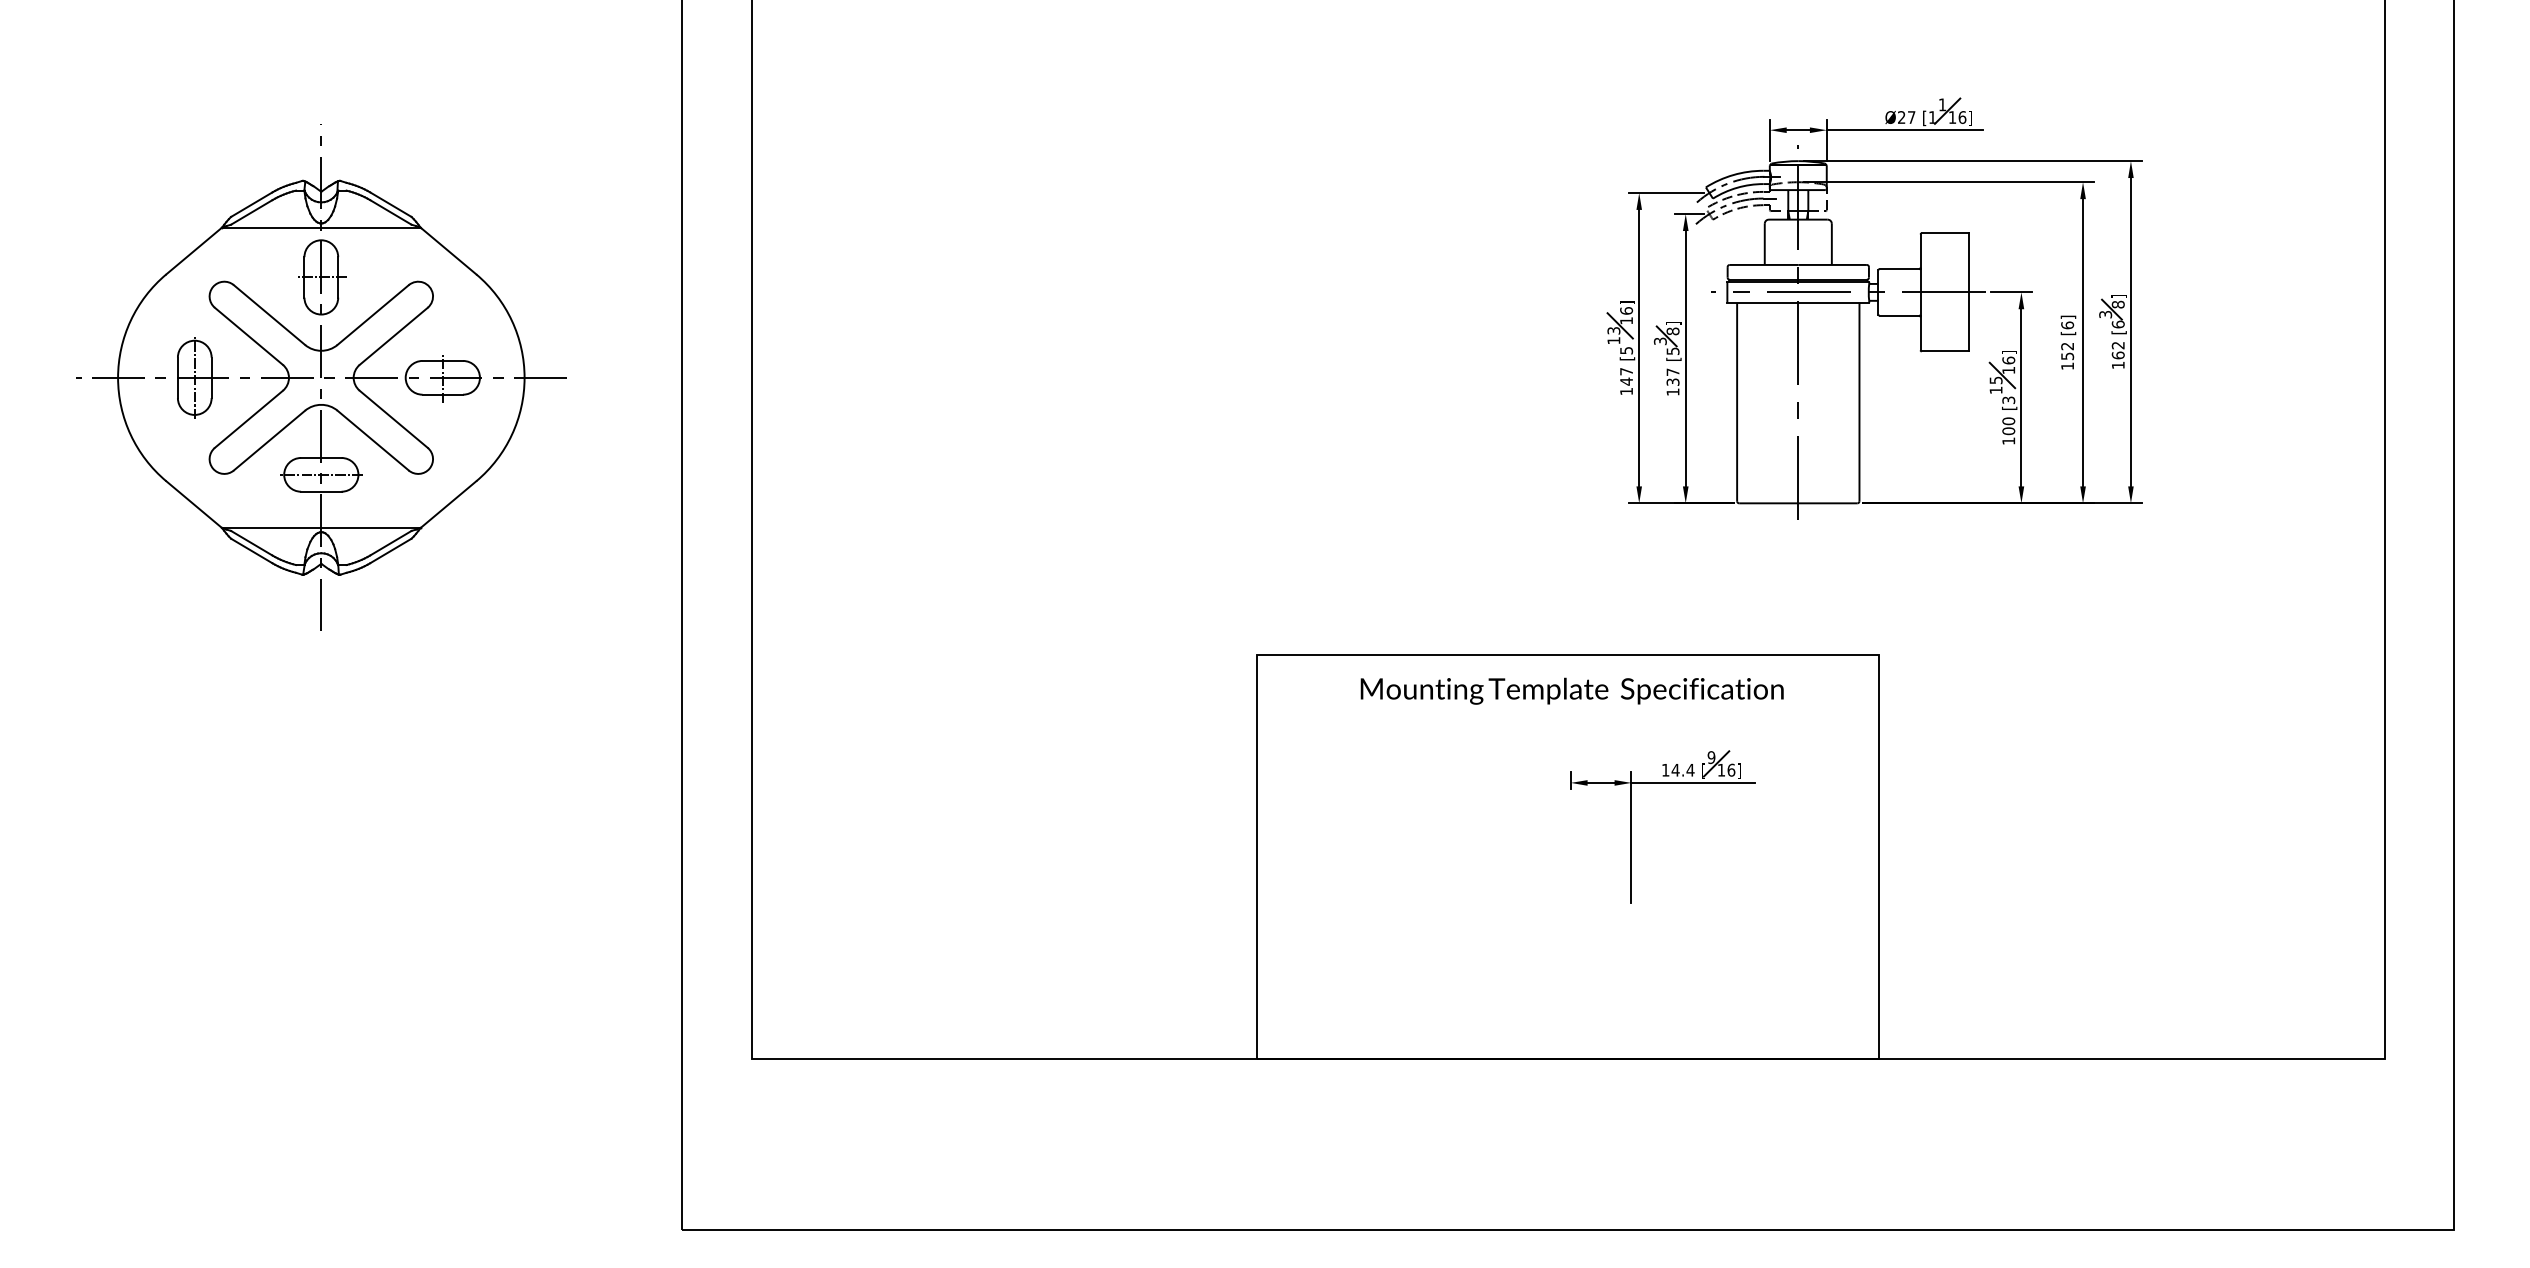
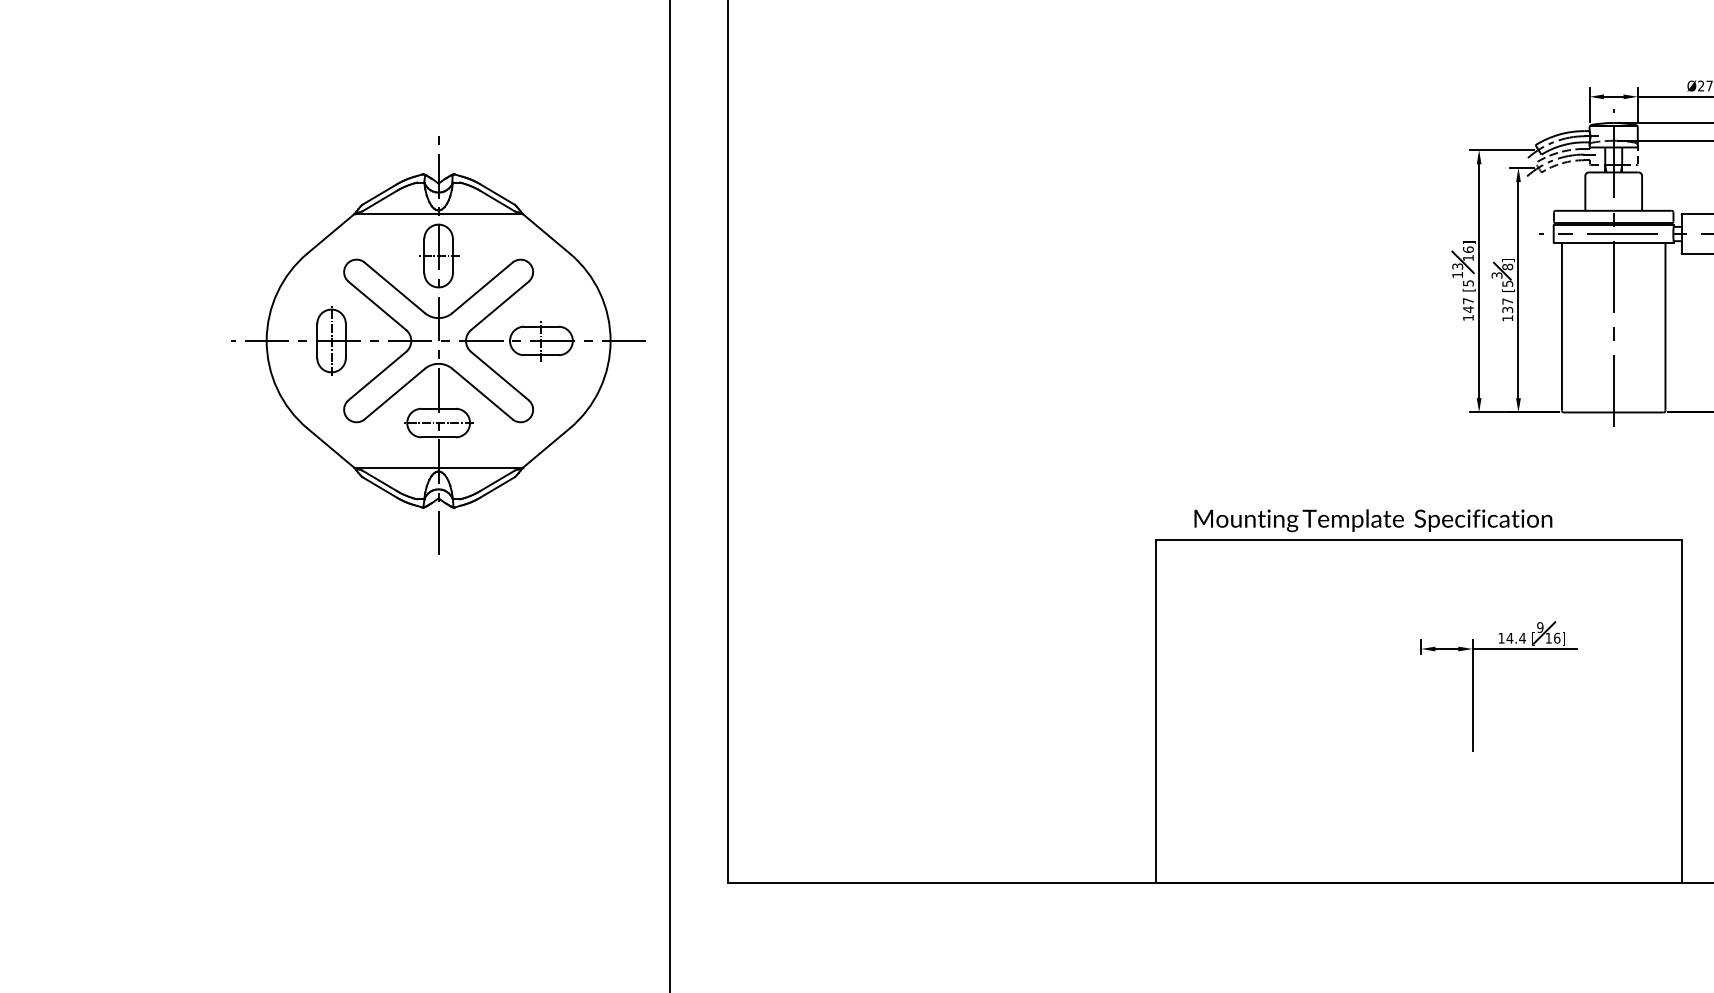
part: (321, 377) -> (438, 340), moved
text: (1571, 690) -> (1372, 520), moved

